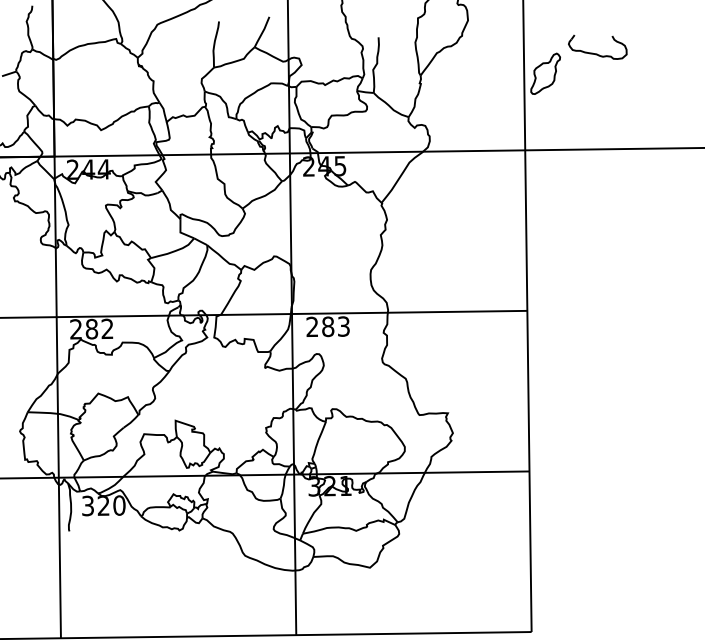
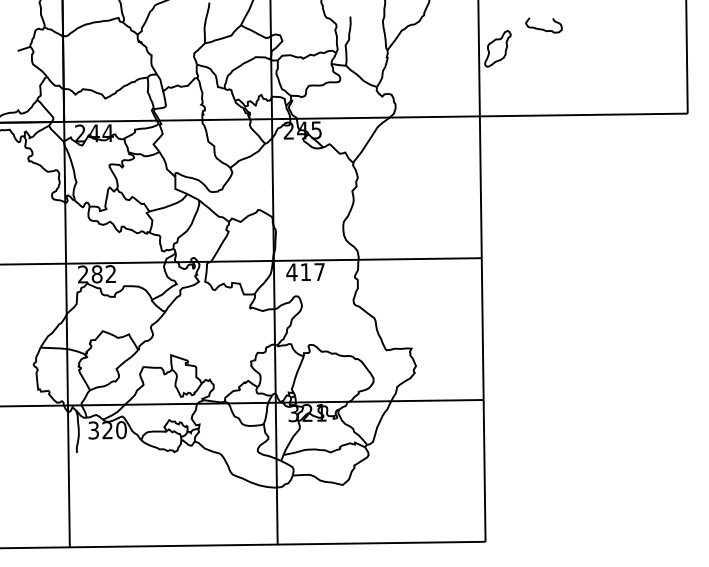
part: (597, 47) -> (543, 25), size x0.7
text: (327, 327) -> (305, 272), 283 -> 417

